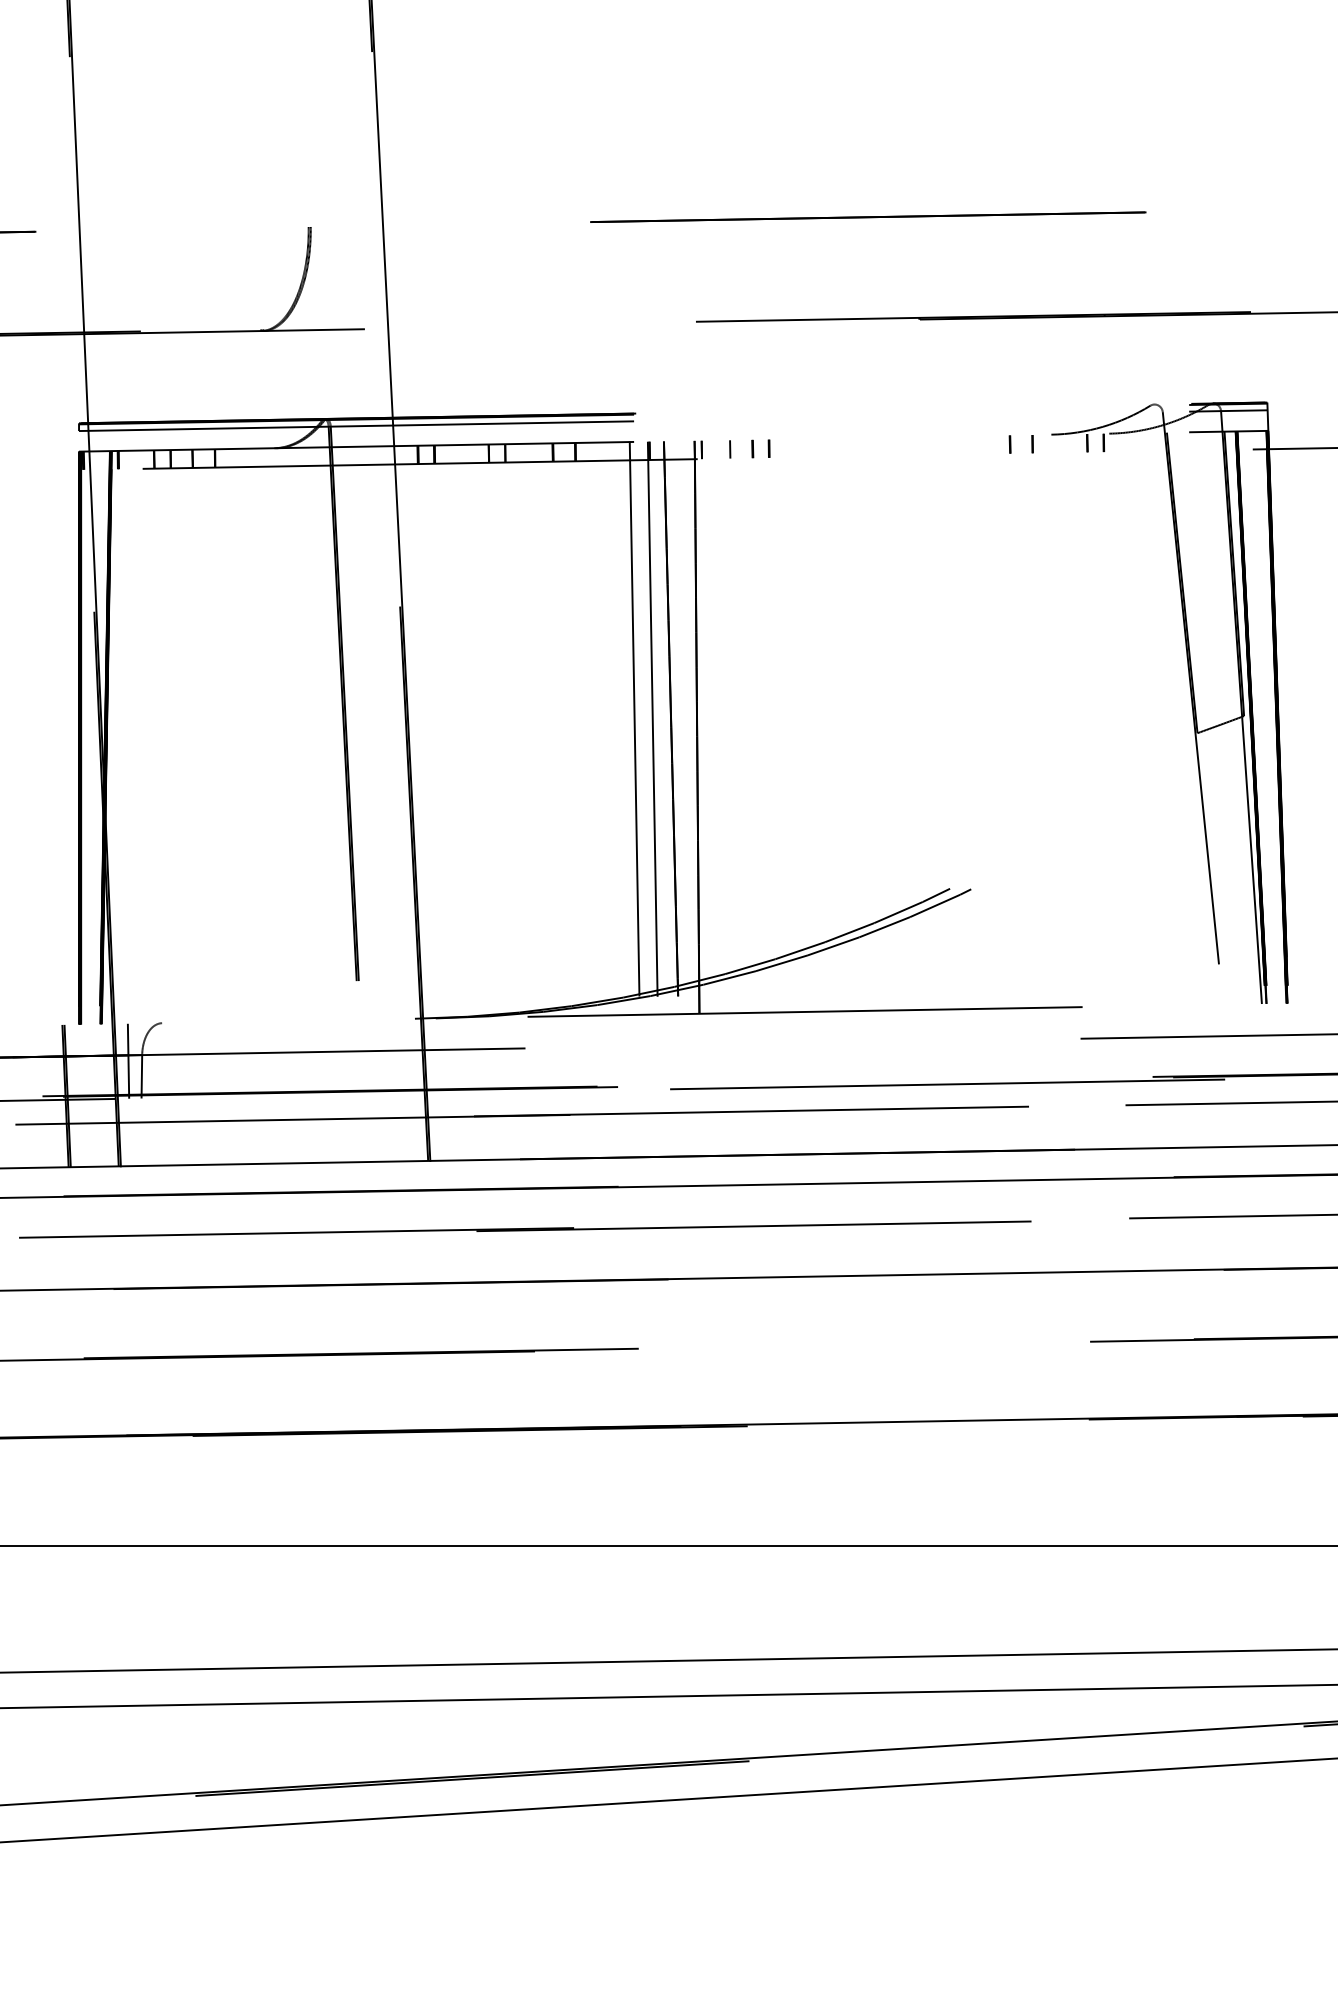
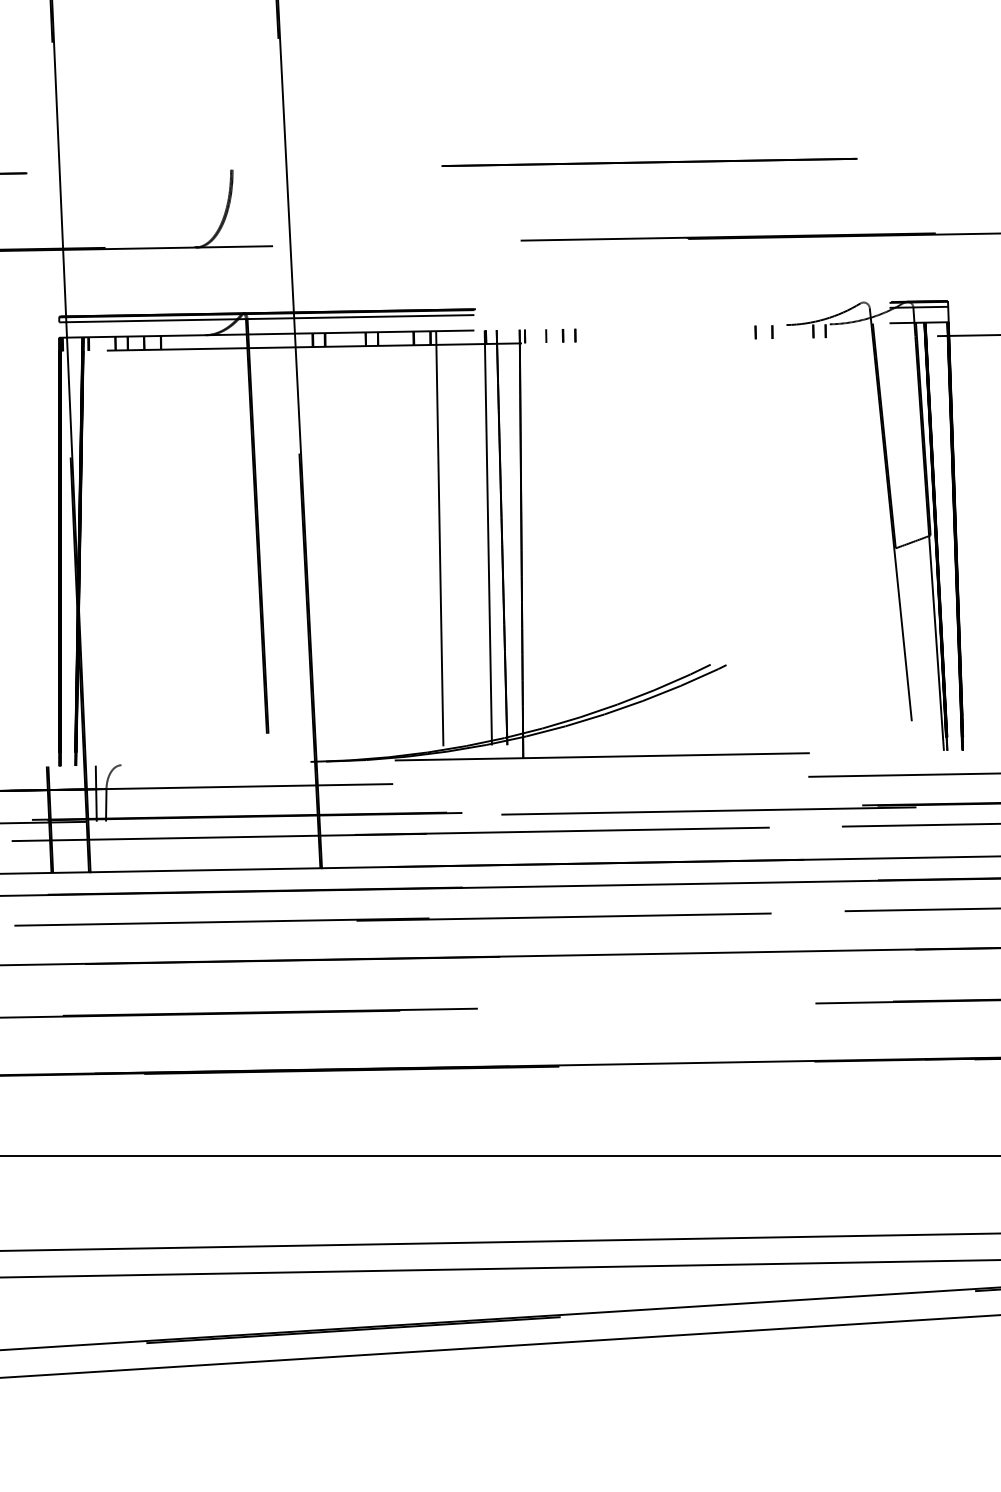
line: (634, 728) -> (439, 545), moved

